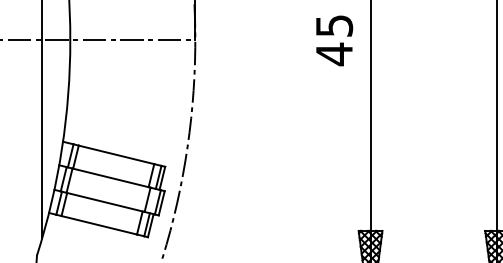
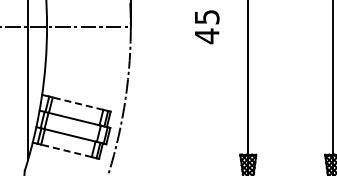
text: (335, 41) -> (207, 27), moved
line: (115, 154) -> (77, 103), solid -> dashed
line: (97, 224) -> (65, 150), solid -> dashed

